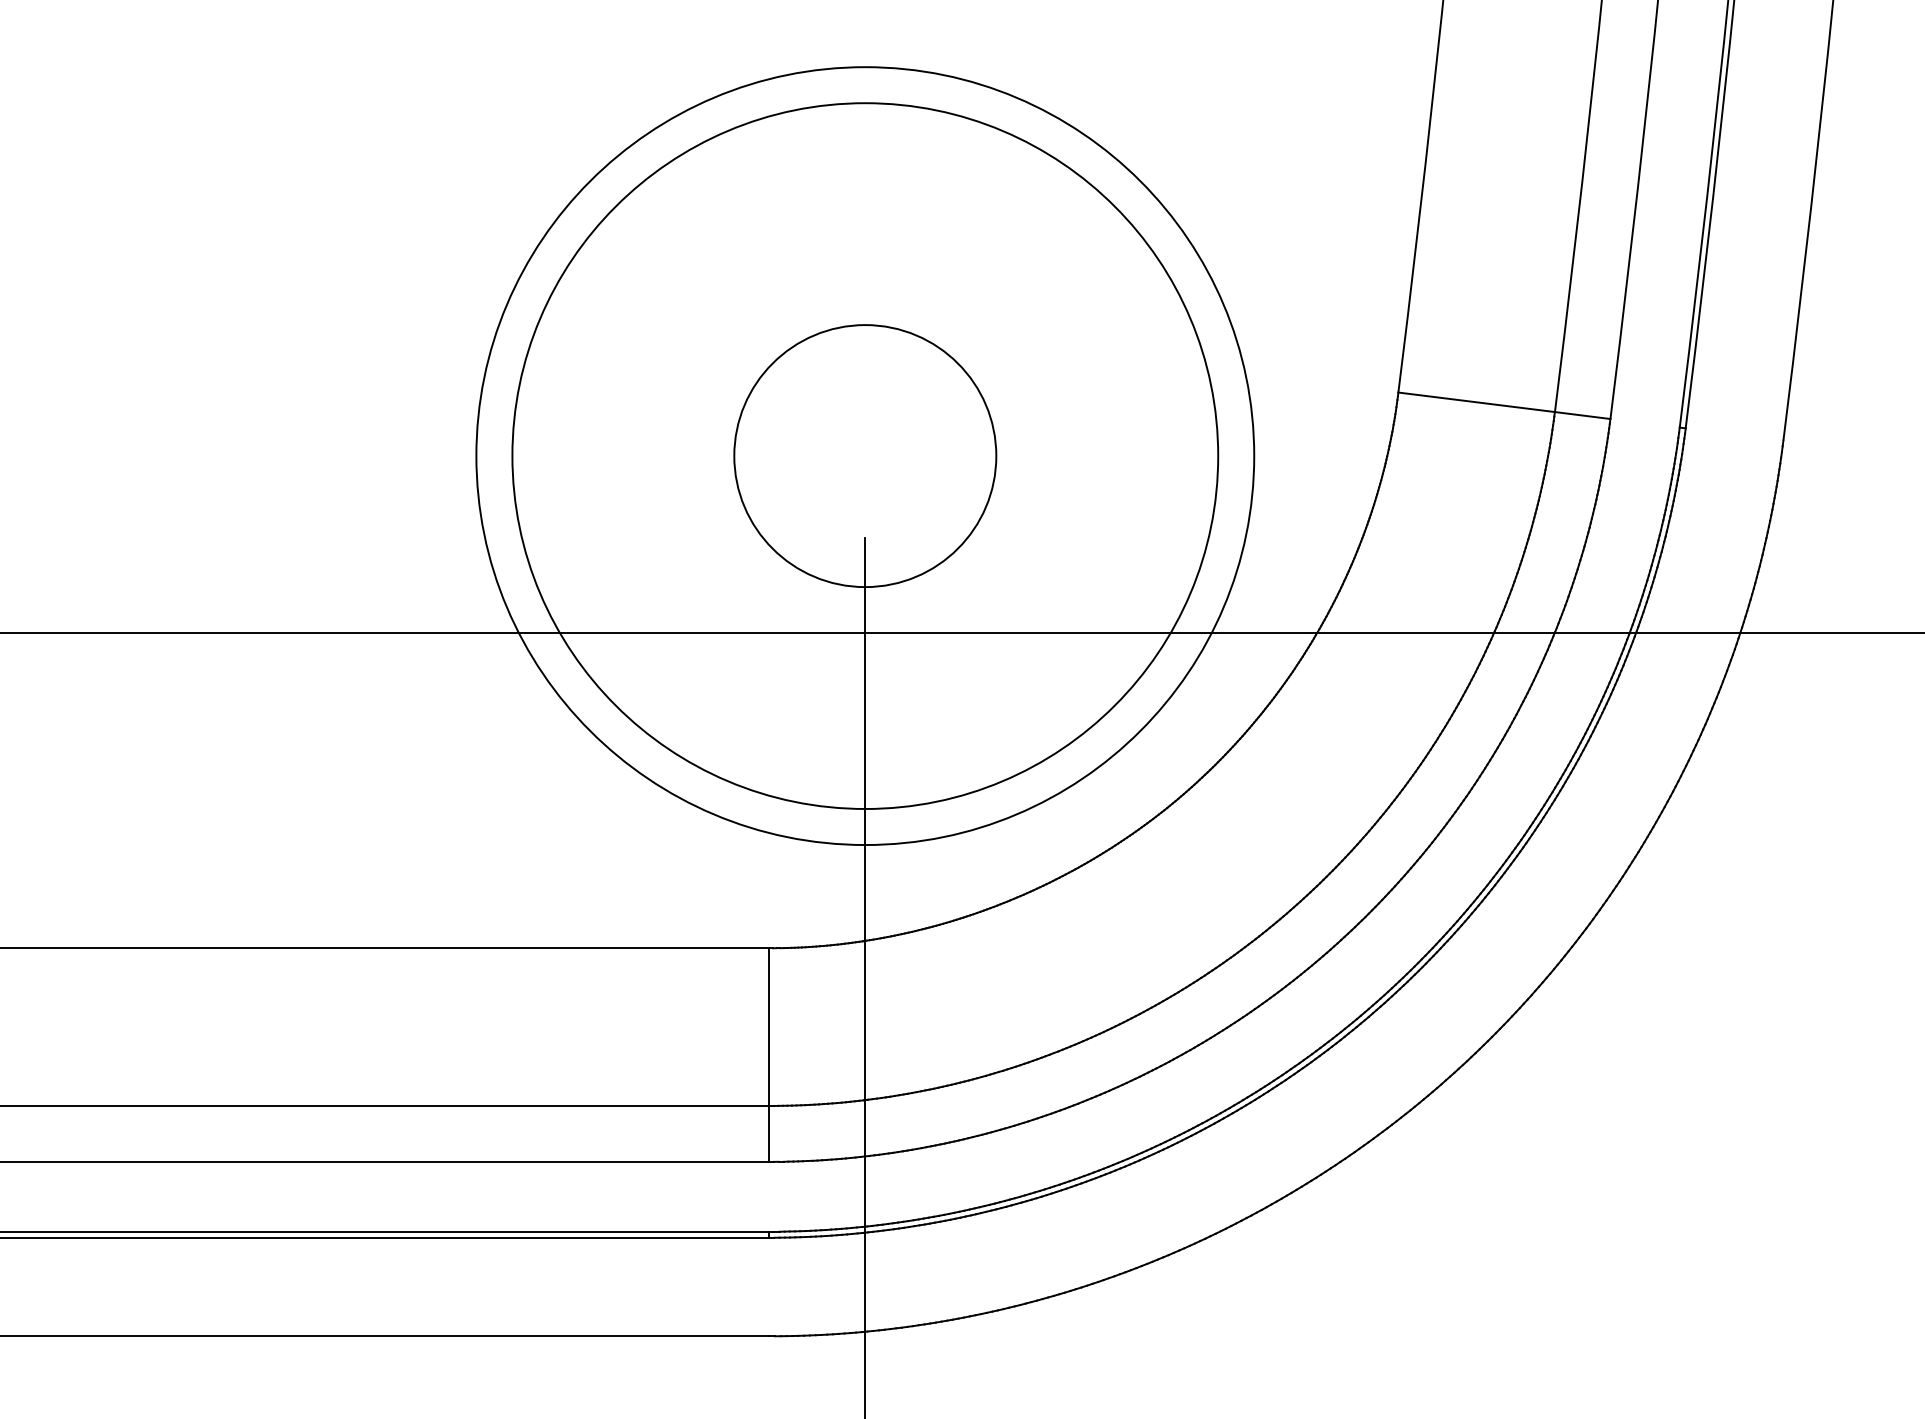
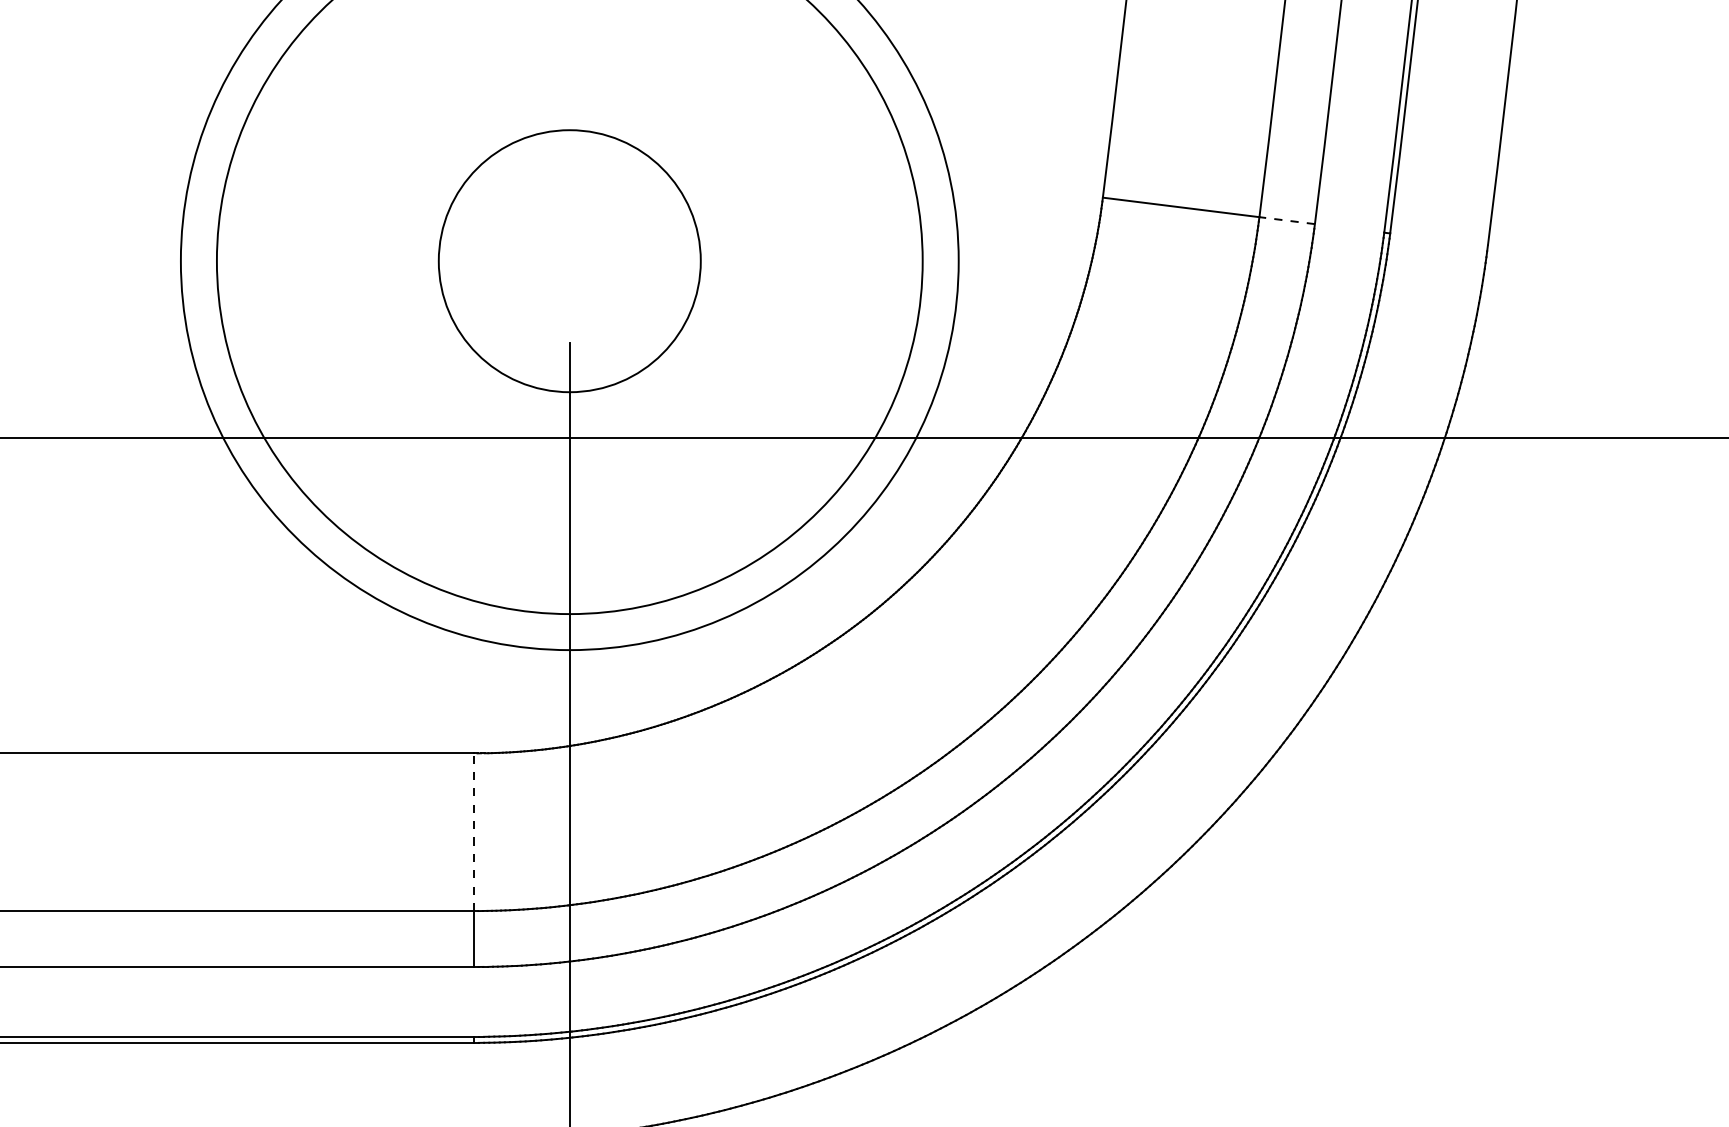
line: (1582, 415) -> (1286, 220), solid -> dashed
line: (769, 1027) -> (473, 832), solid -> dashed

